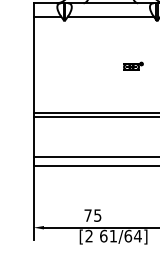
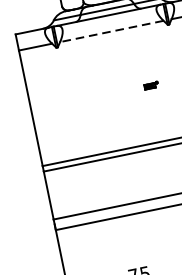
line: (110, 16) -> (111, 31), solid -> dashed
part: (133, 65) -> (151, 84), size x0.6

